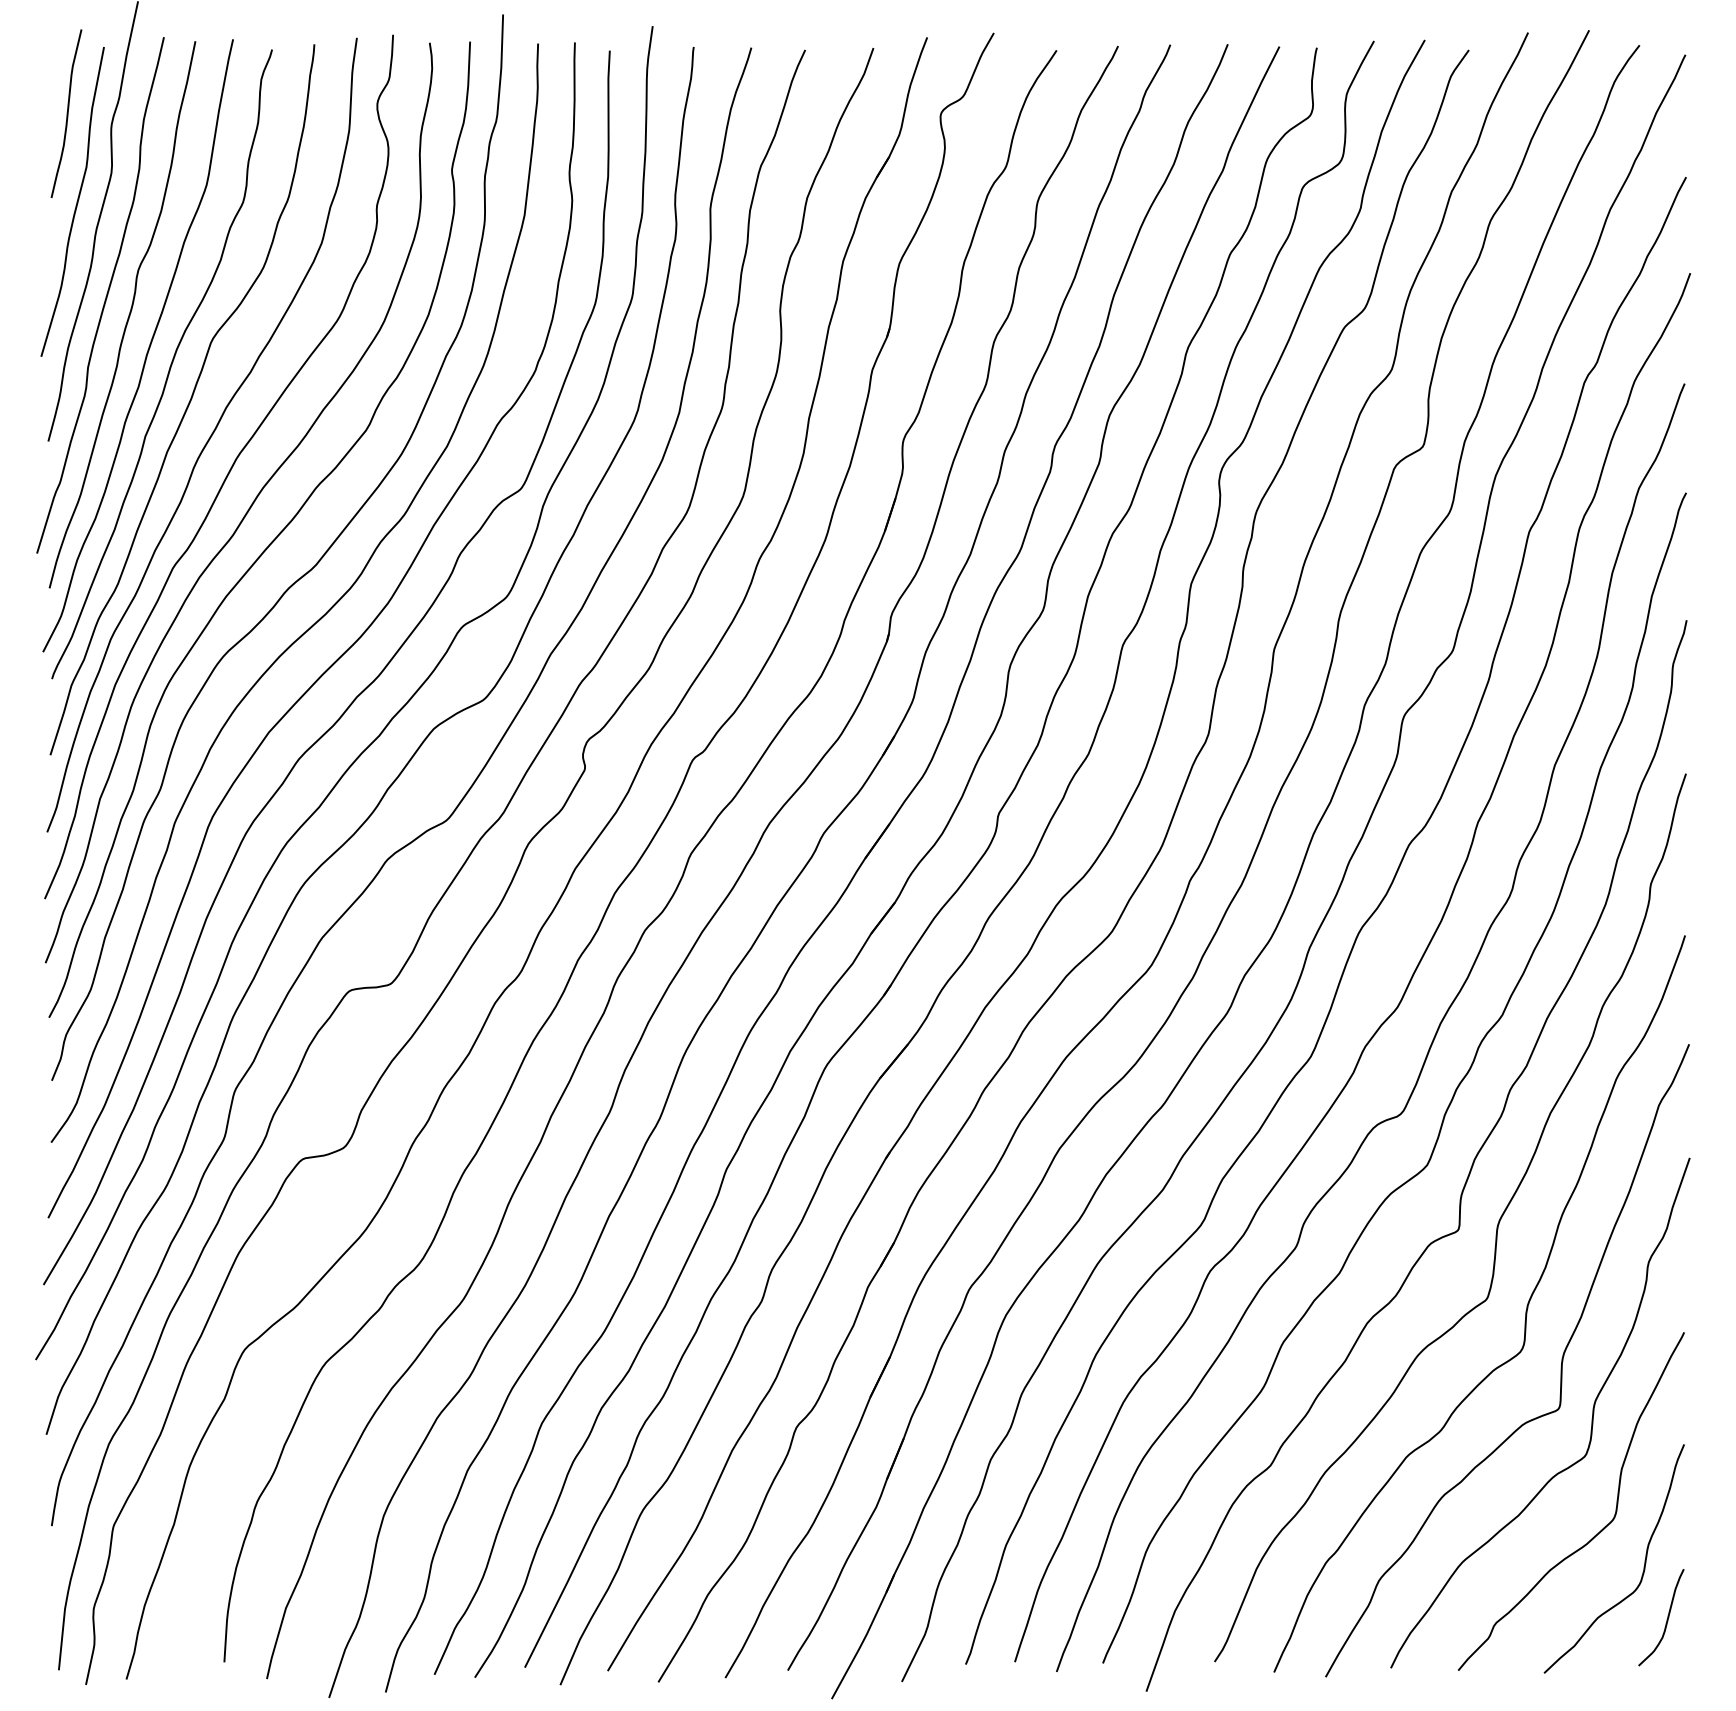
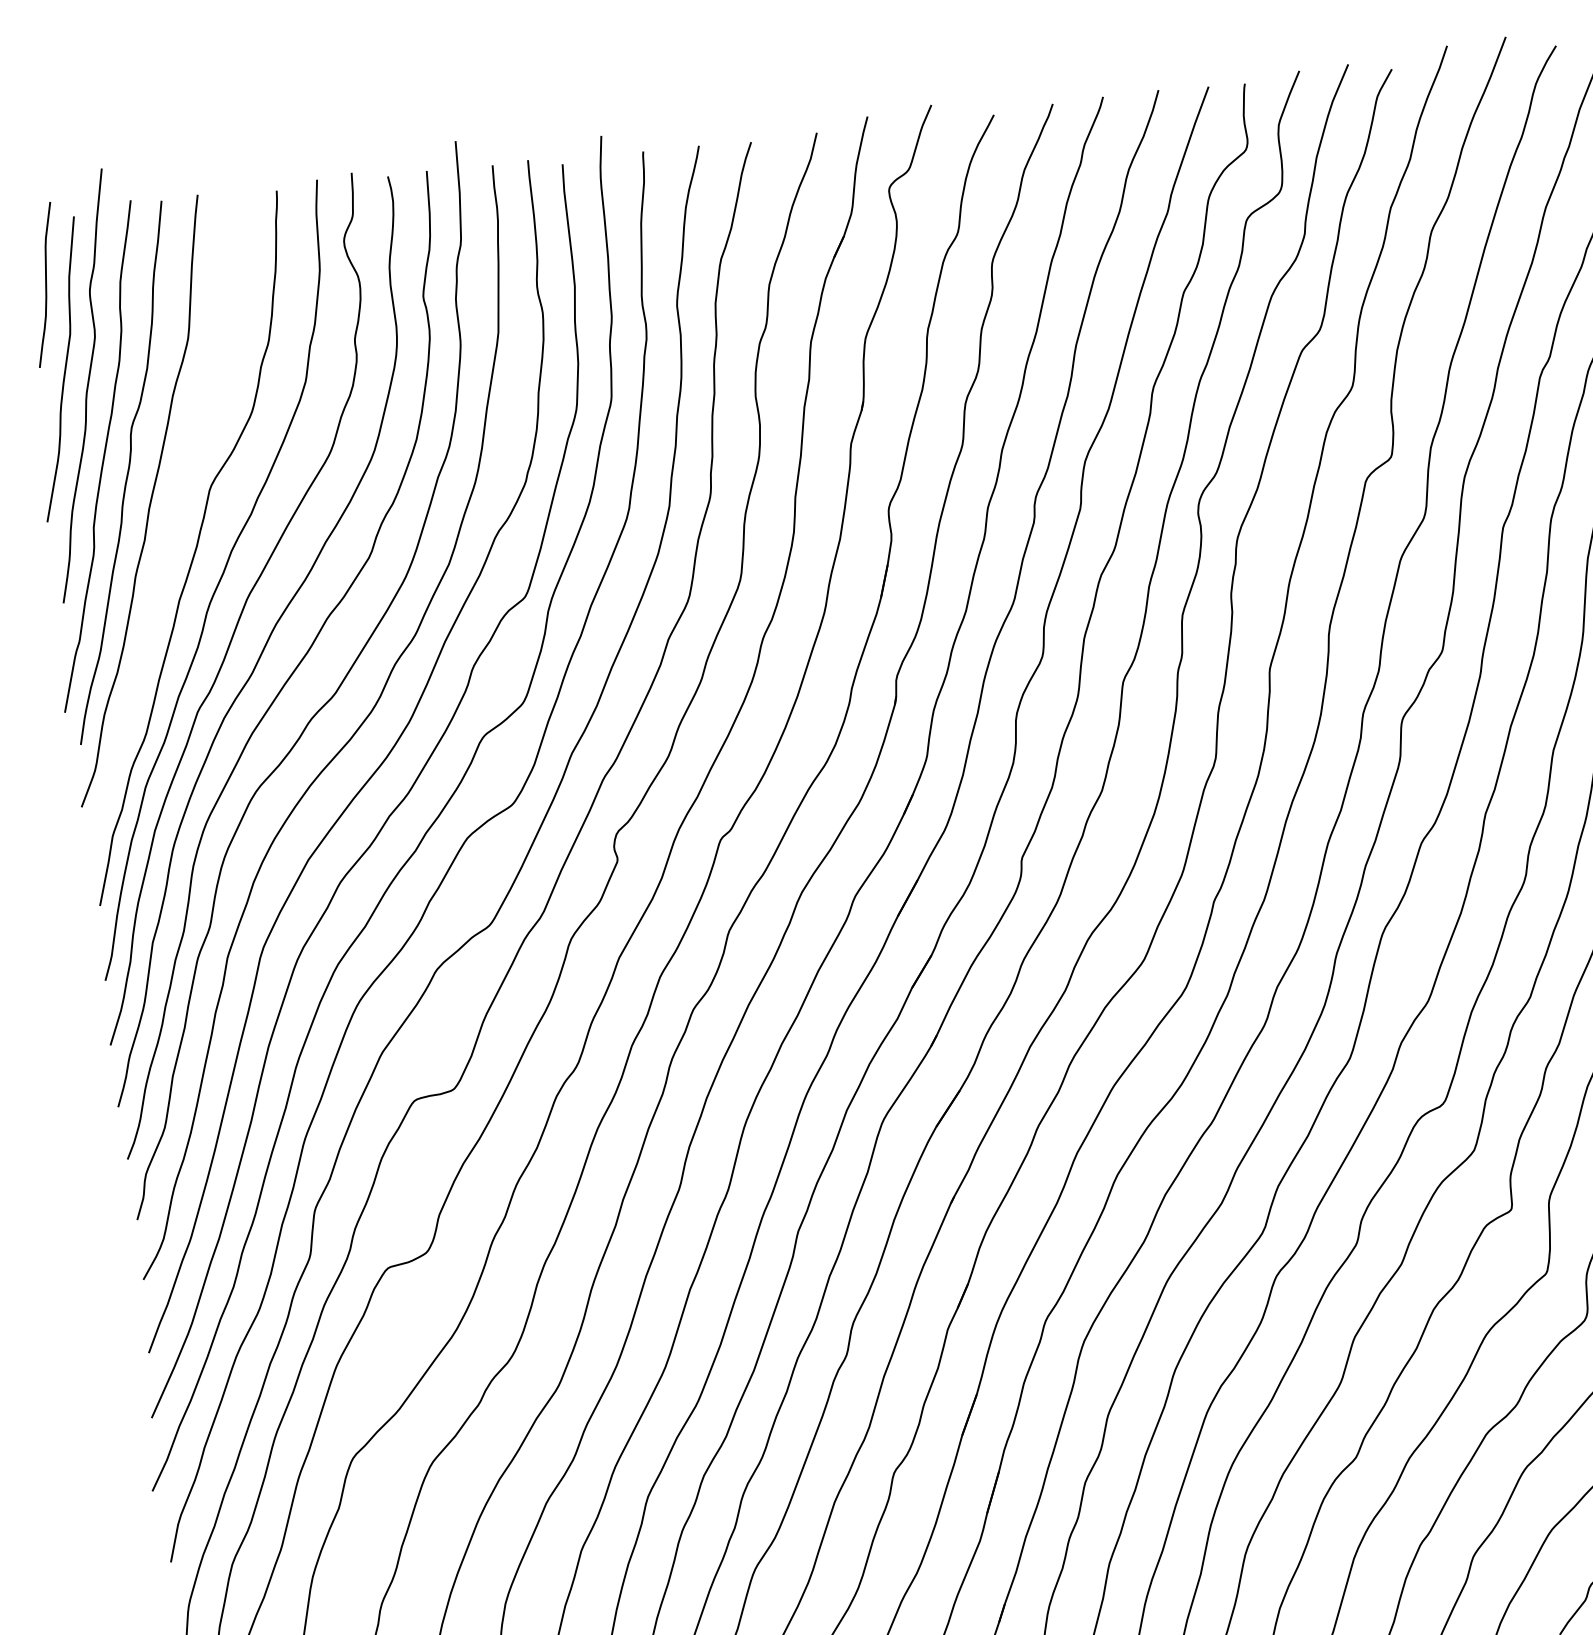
curve: (169, 366) -> (172, 517), removed

